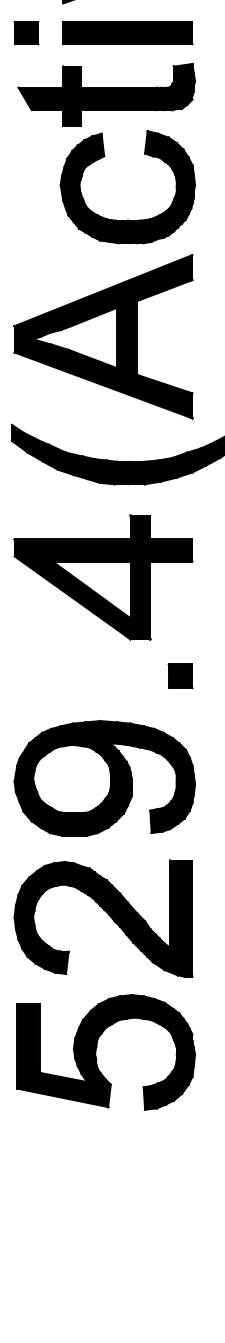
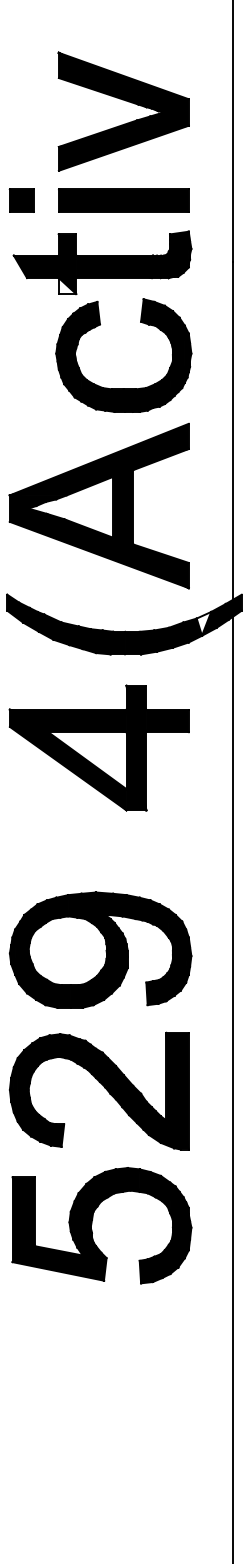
fill: (71, 117) -> (67, 285), removed
fill: (207, 453) -> (203, 623), removed
part: (180, 676) -> (176, 847), removed

